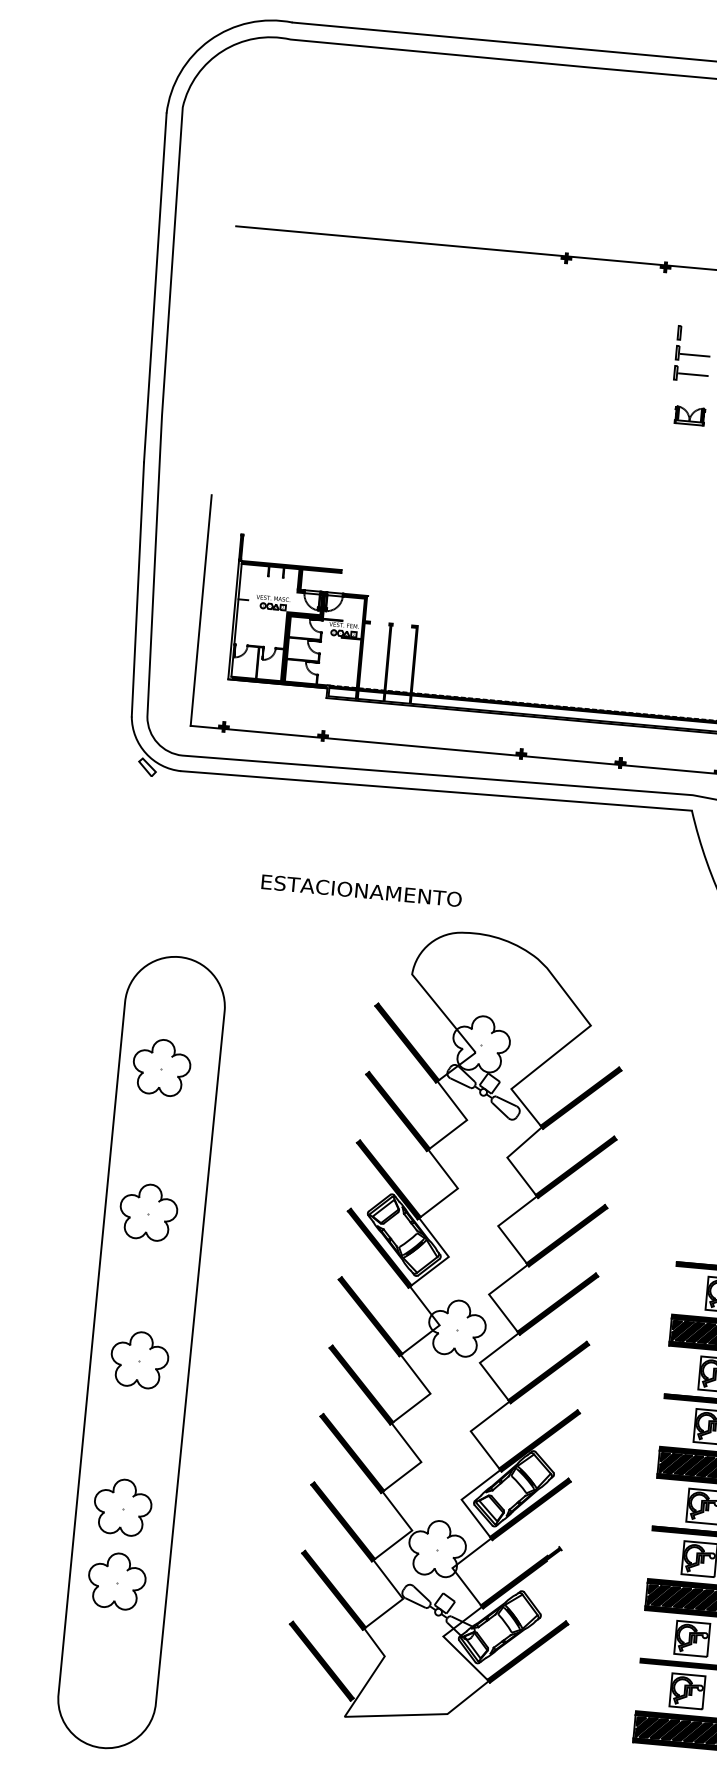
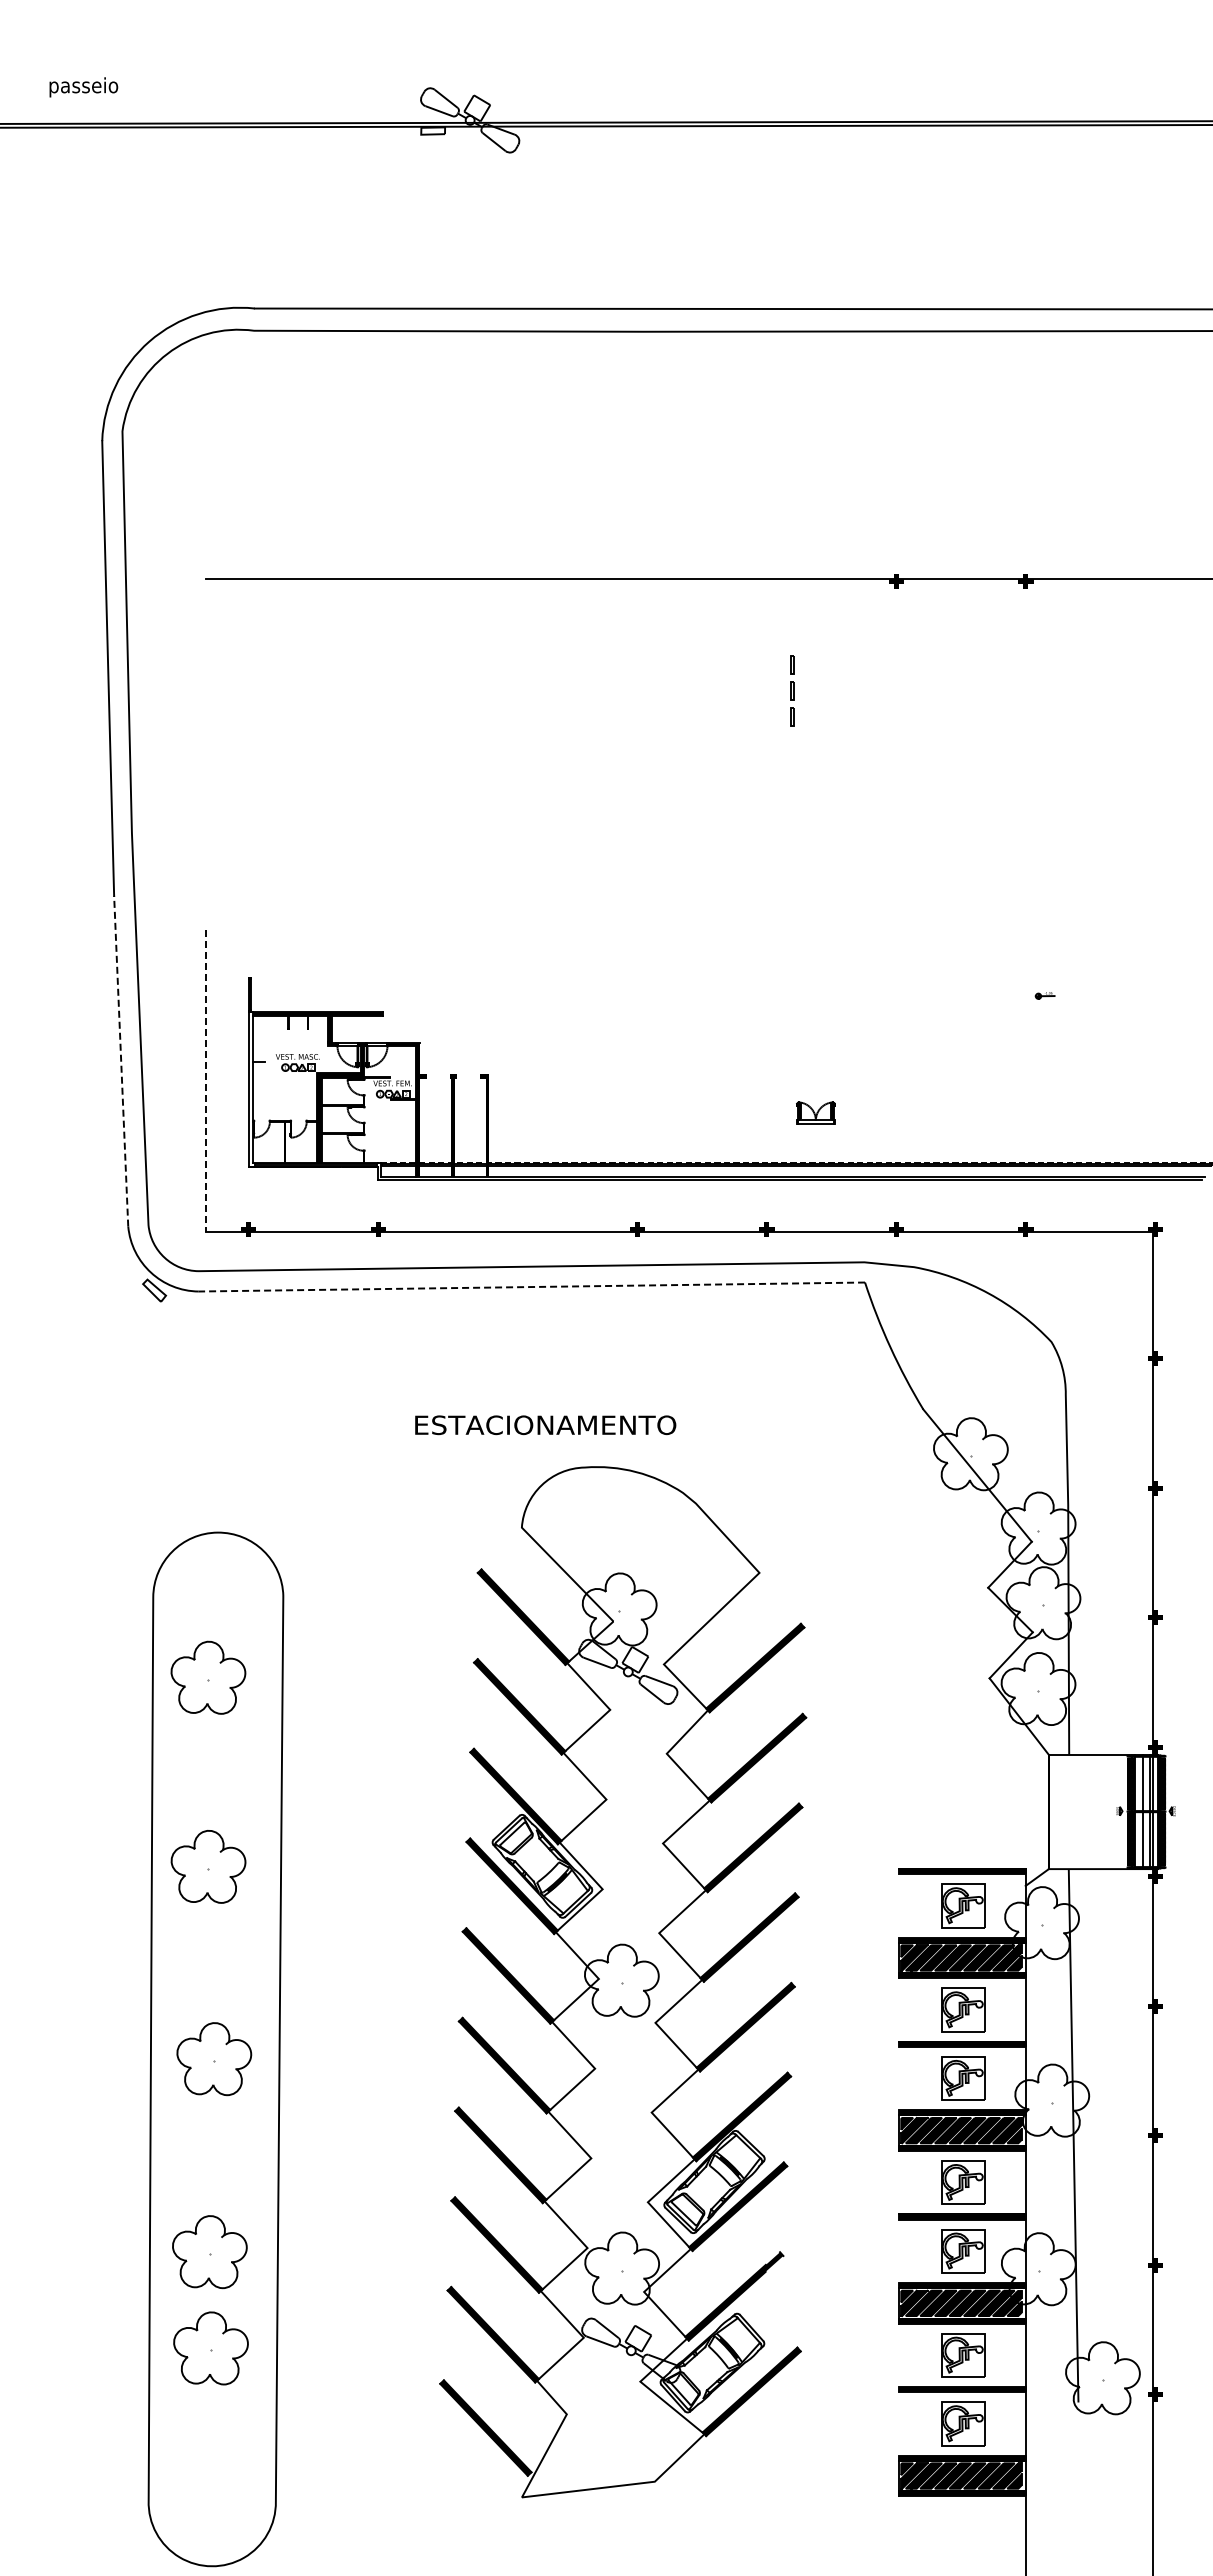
fill: (565, 258) -> (636, 581), removed
fill: (665, 267) -> (766, 581), removed
line: (695, 355) -> (815, 692), removed
line: (693, 374) -> (815, 717), removed
part: (689, 415) -> (815, 1112), moved
line: (138, 589) -> (121, 1061), solid -> dashed
line: (201, 610) -> (205, 1081), solid -> dashed
line: (436, 791) -> (531, 1287), solid -> dashed
text: (361, 890) -> (545, 1425), moved

